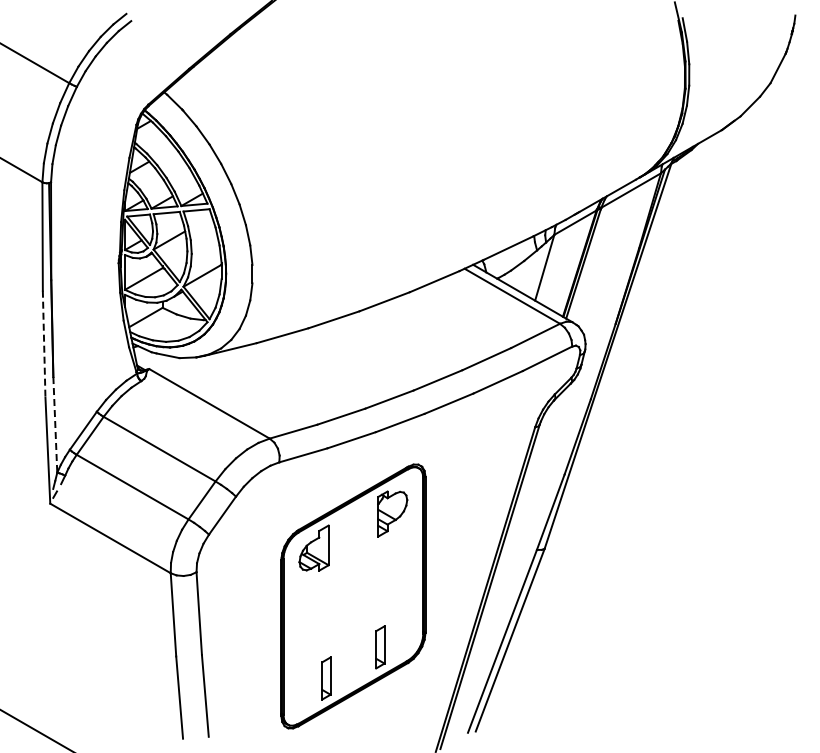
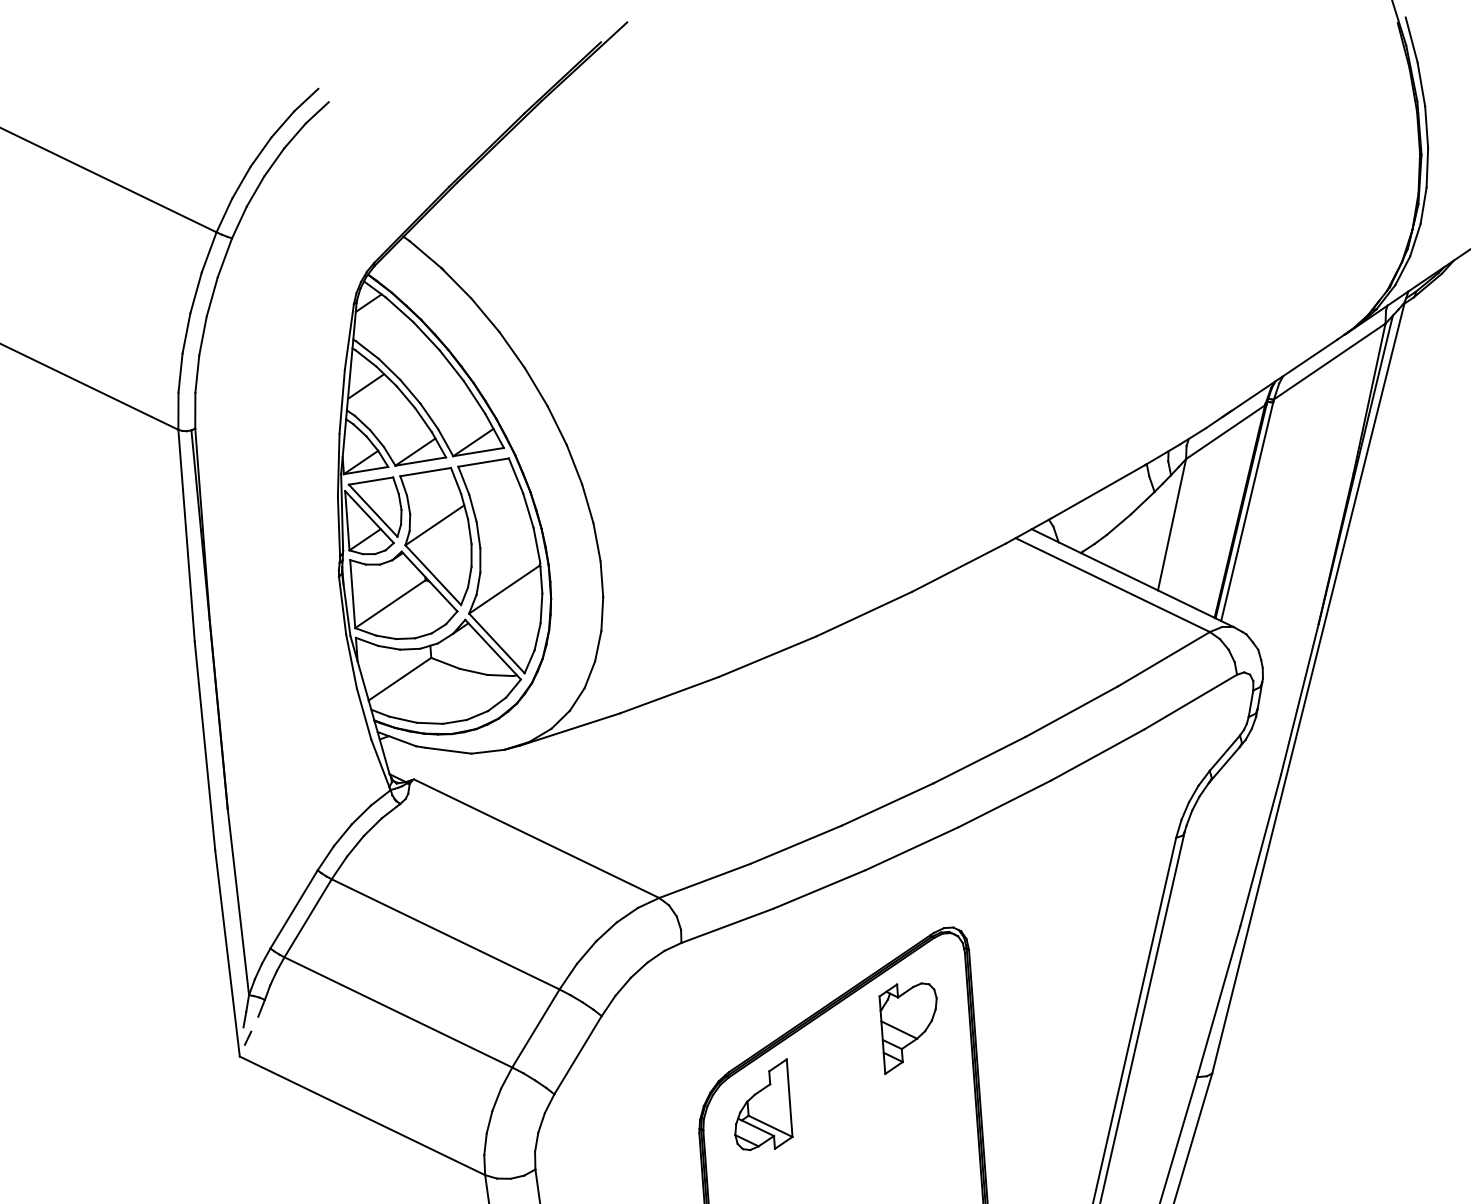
line: (44, 344) -> (205, 746), dashed -> solid
line: (55, 424) -> (238, 901), dashed -> solid

